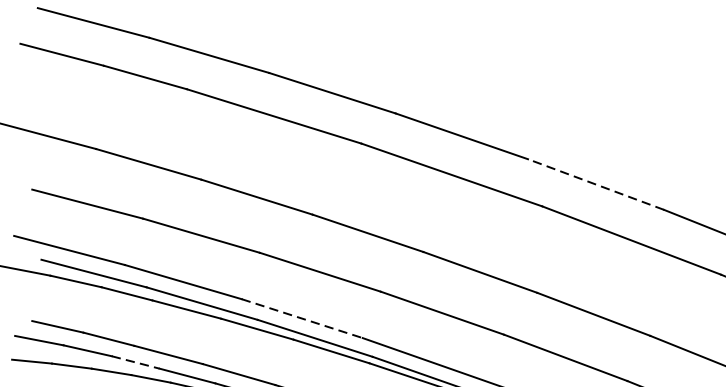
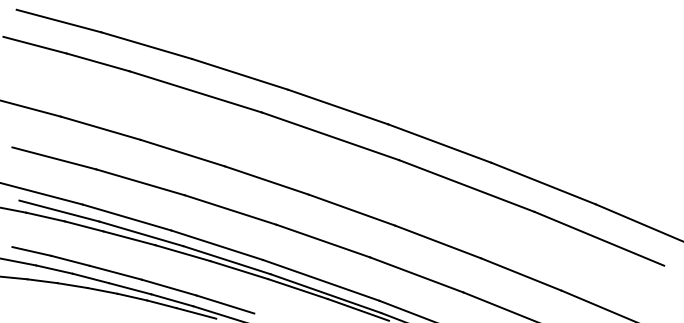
line: (595, 184) -> (439, 143), dashed -> solid
line: (302, 318) -> (217, 245), dashed -> solid
line: (135, 362) -> (90, 278), dashed -> solid

